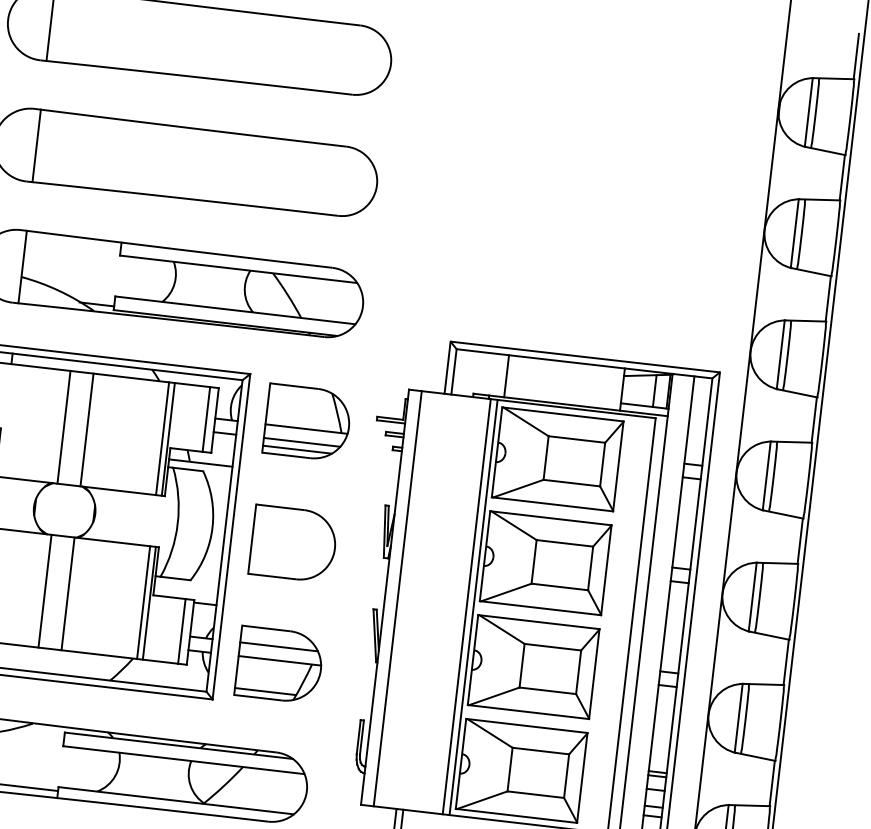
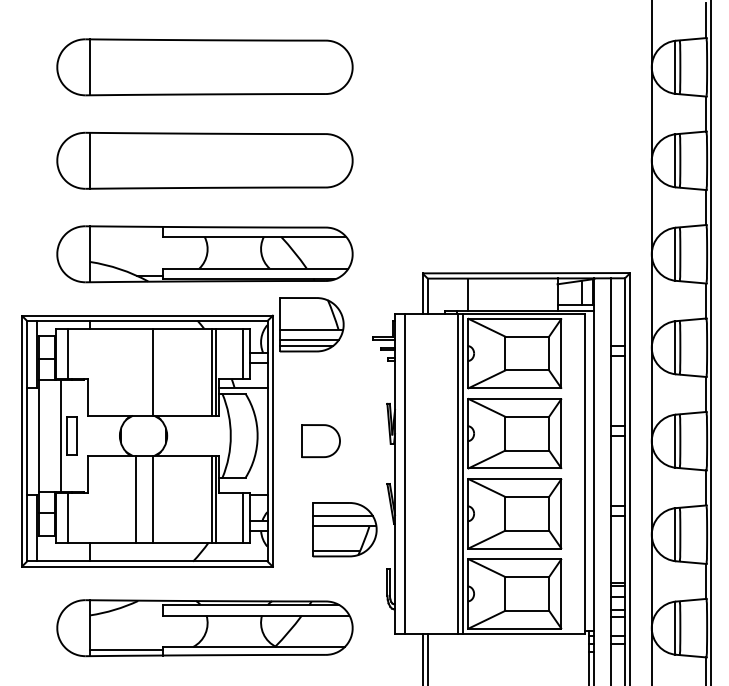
part: (307, 422) -> (311, 324), moved
line: (63, 427) -> (135, 372), removed
part: (293, 542) -> (320, 440), size x0.6
part: (279, 664) -> (344, 529), moved

